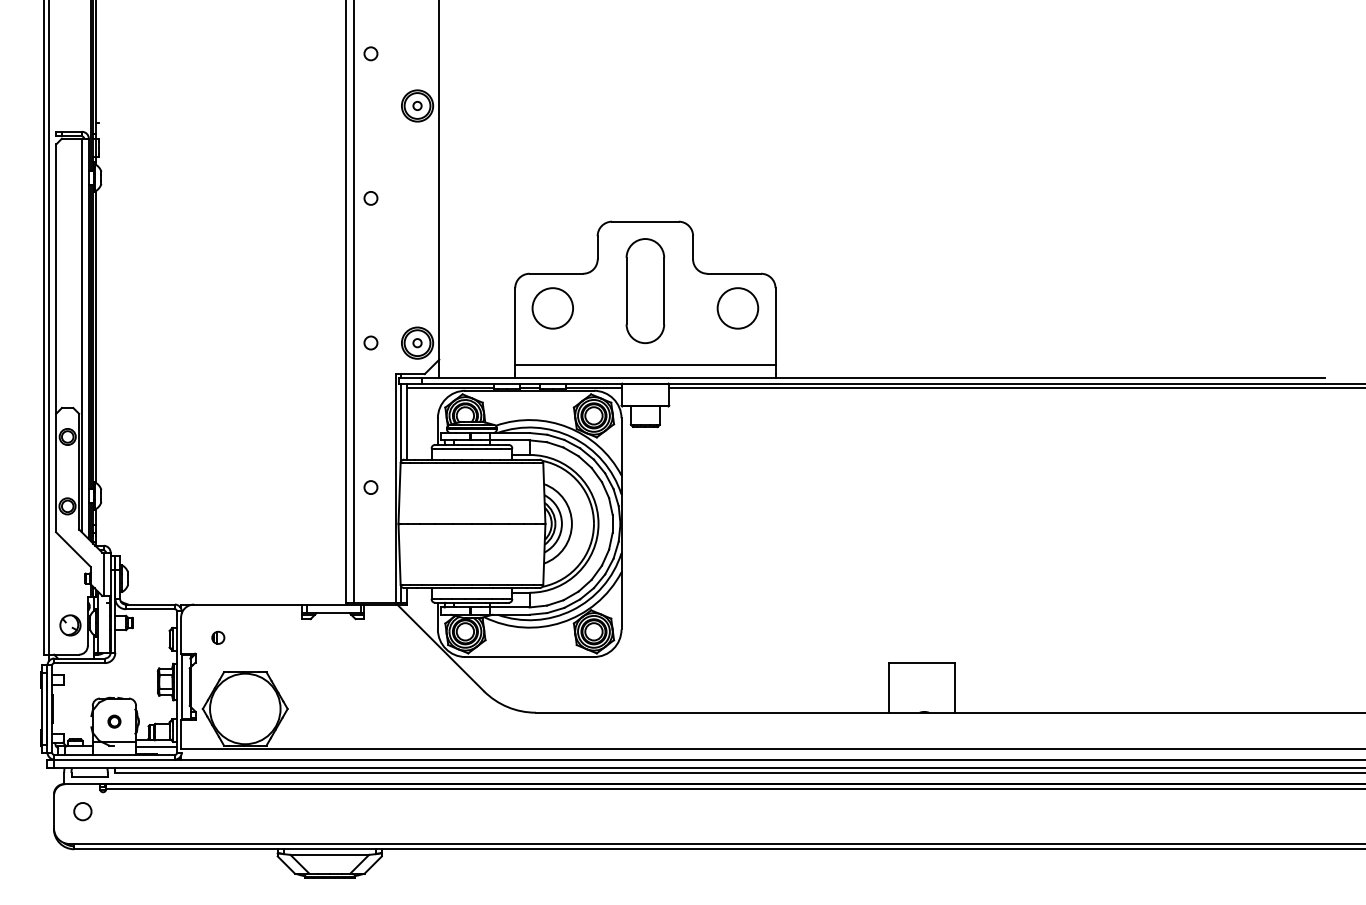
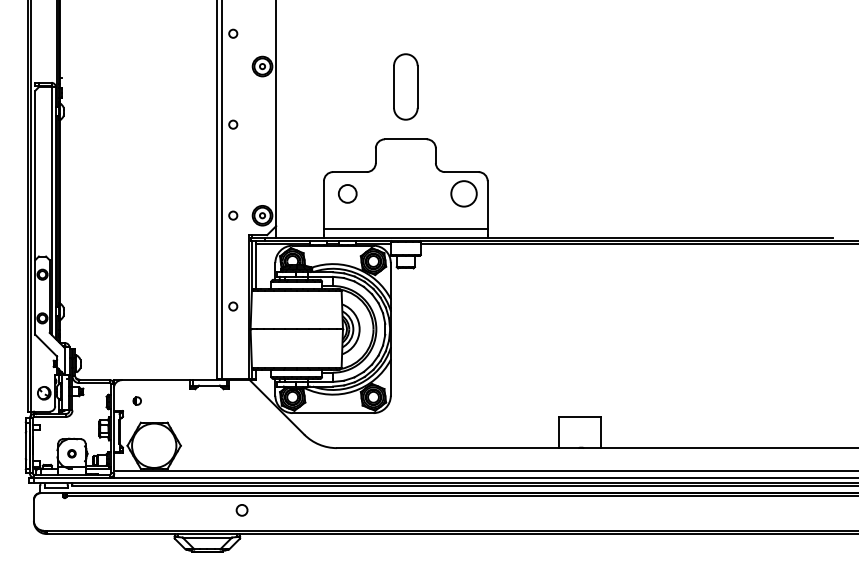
part: (644, 290) -> (405, 86), moved
circle: (552, 307) -> (347, 193), size x0.7
circle: (81, 811) -> (241, 510), moved

